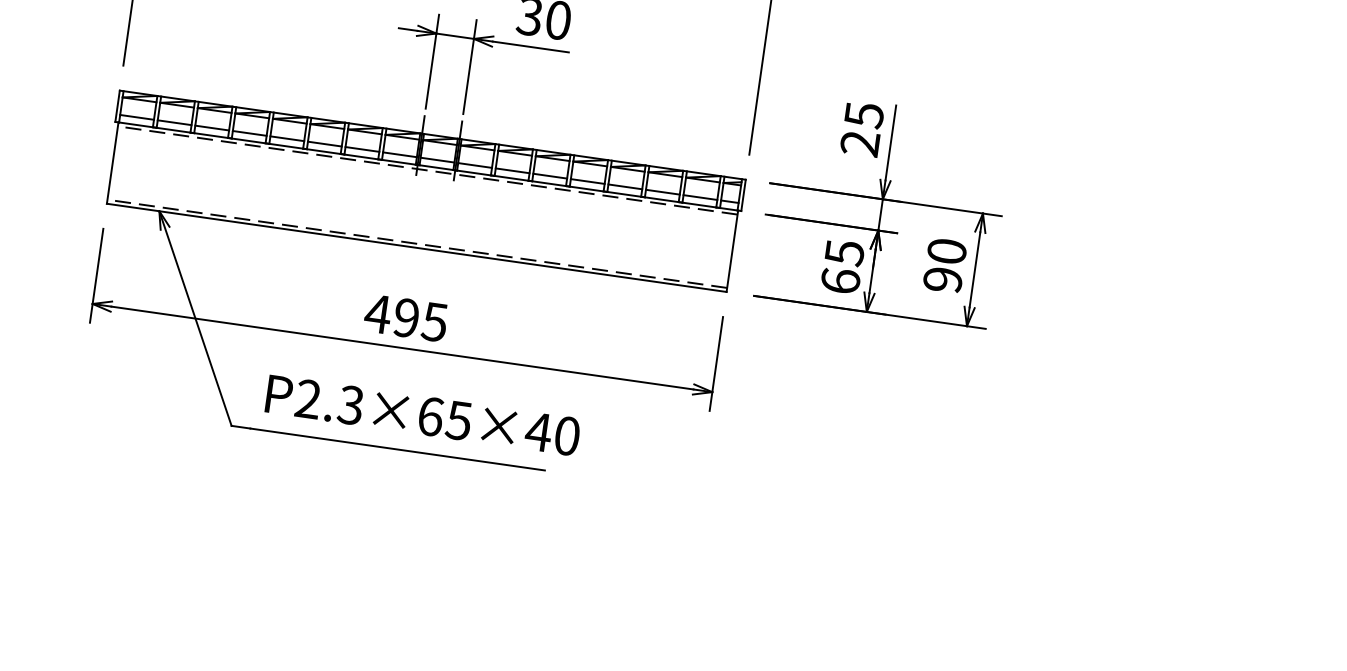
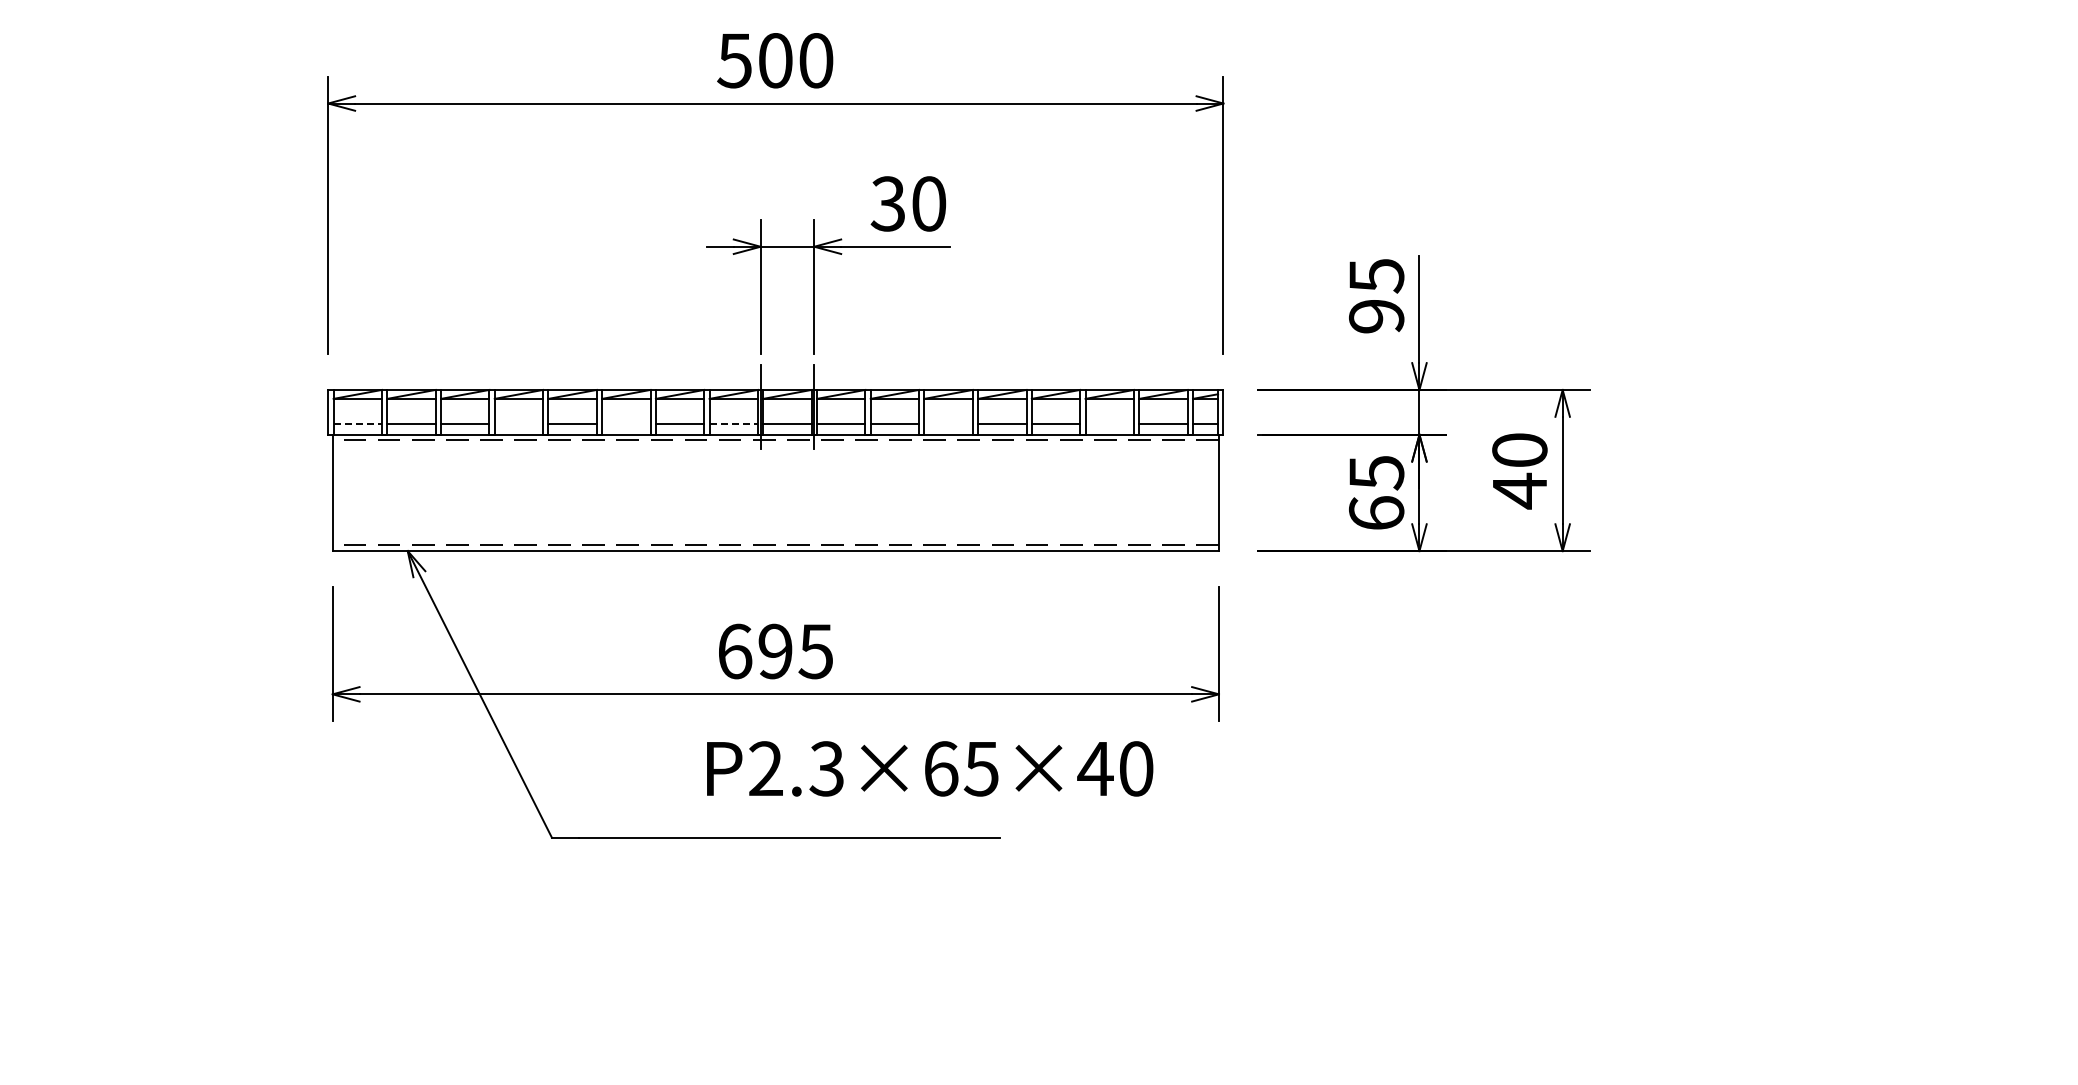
line: (137, 117) -> (358, 423), solid -> dashed
line: (249, 133) -> (518, 423), removed
line: (325, 143) -> (626, 423), removed
text: (860, 143) -> (1376, 316), 25 -> 95
line: (400, 154) -> (734, 423), solid -> dashed
line: (550, 175) -> (948, 423), removed
line: (662, 191) -> (1109, 423), removed
text: (942, 279) -> (1519, 490), 90 -> 40
text: (377, 313) -> (734, 651), 495 -> 695
text: (423, 415) -> (930, 768), moved

